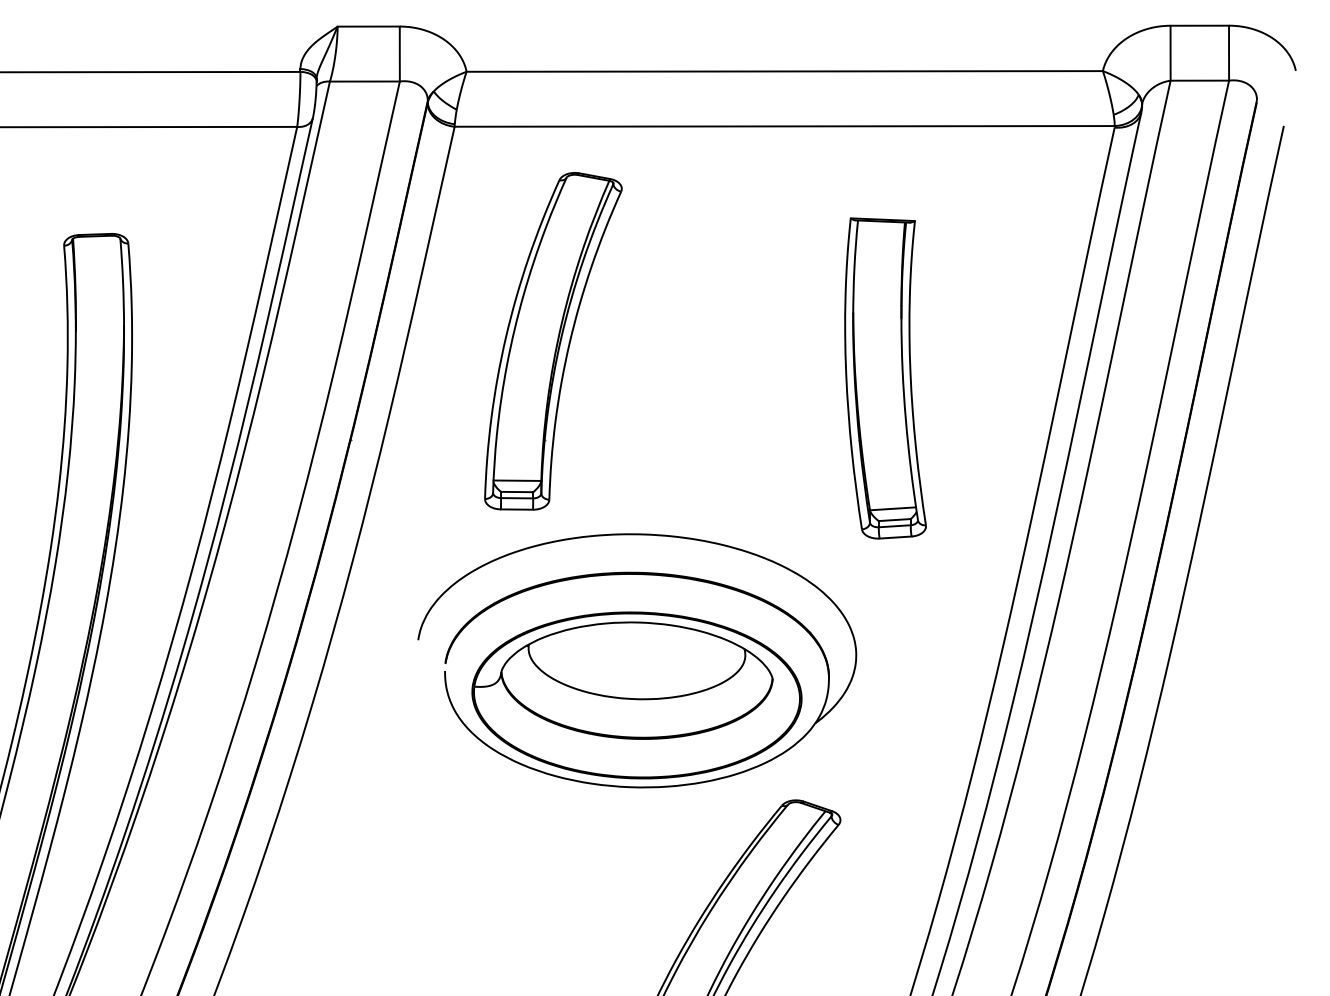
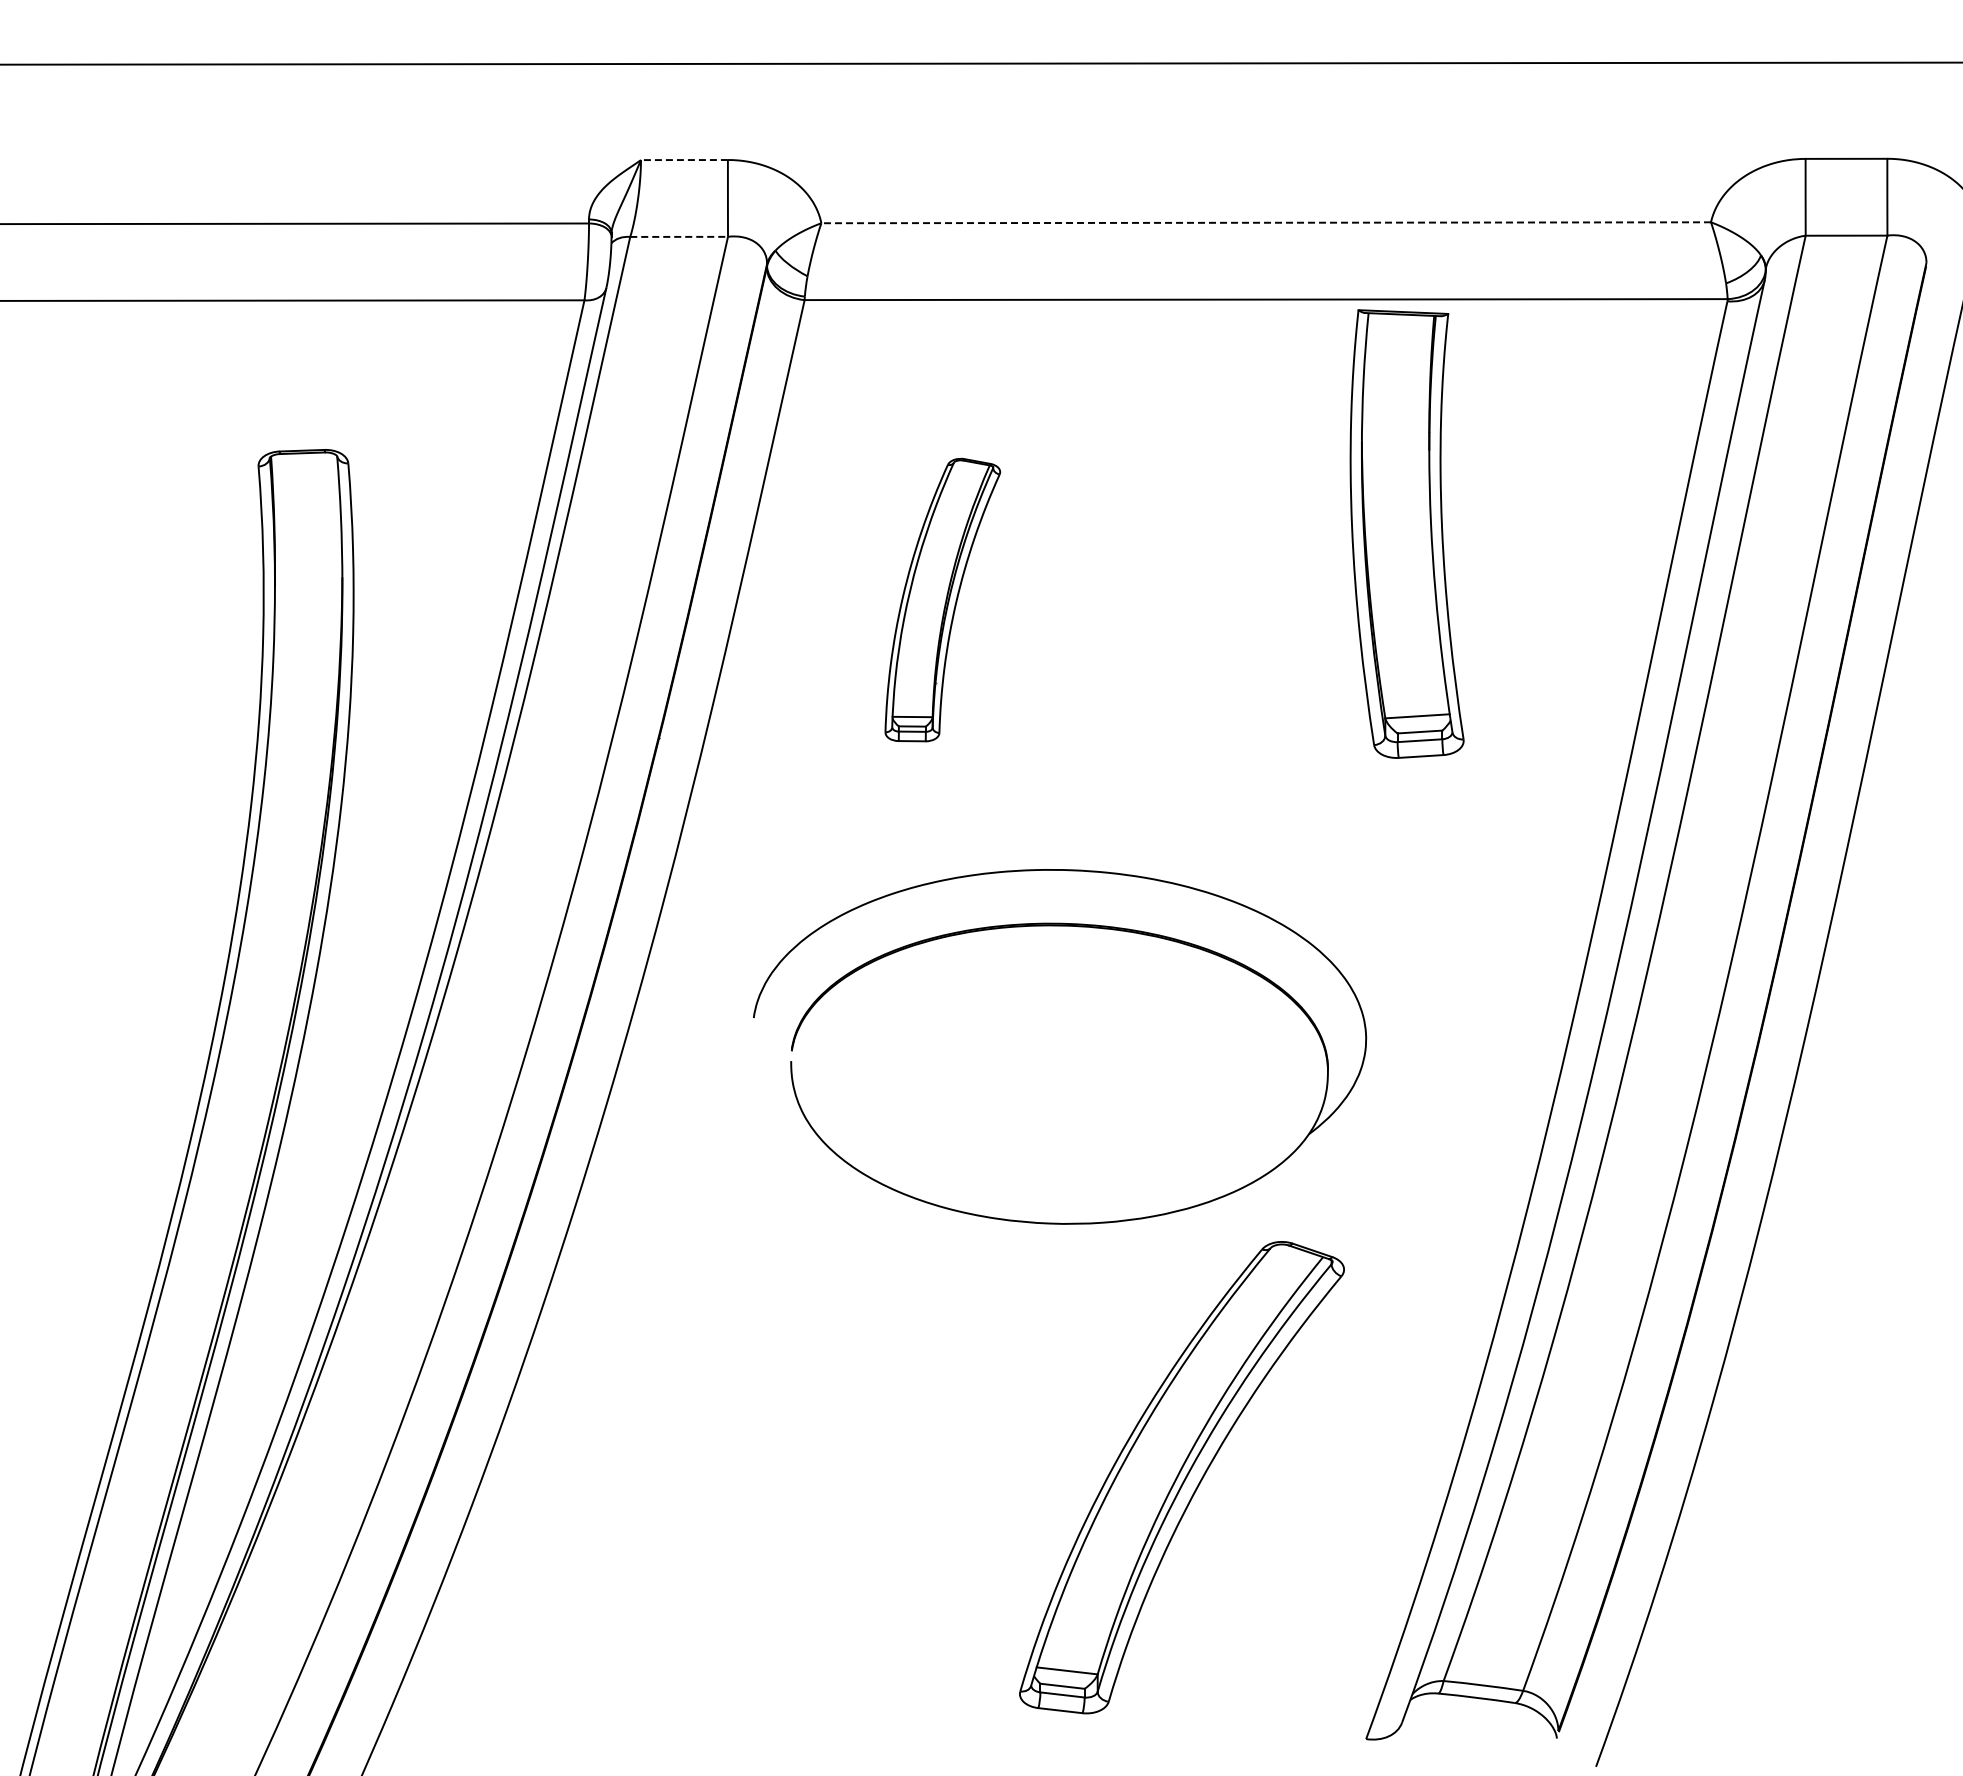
line: (368, 26) -> (683, 160), solid -> dashed
line: (784, 71) -> (1266, 222), solid -> dashed
line: (365, 81) -> (679, 236), solid -> dashed
part: (553, 340) -> (942, 599), size x0.6
part: (885, 378) -> (1406, 533), moved
part: (636, 695) -> (1059, 1095), removed

